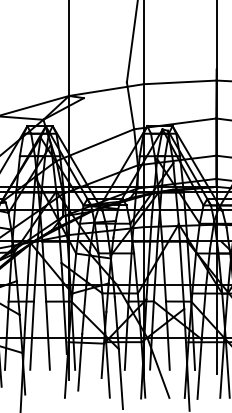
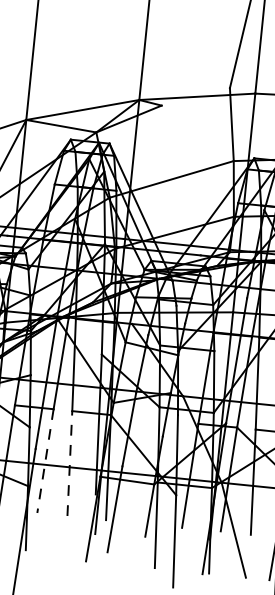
line: (48, 335) -> (70, 463), solid -> dashed
line: (32, 336) -> (45, 462), solid -> dashed

